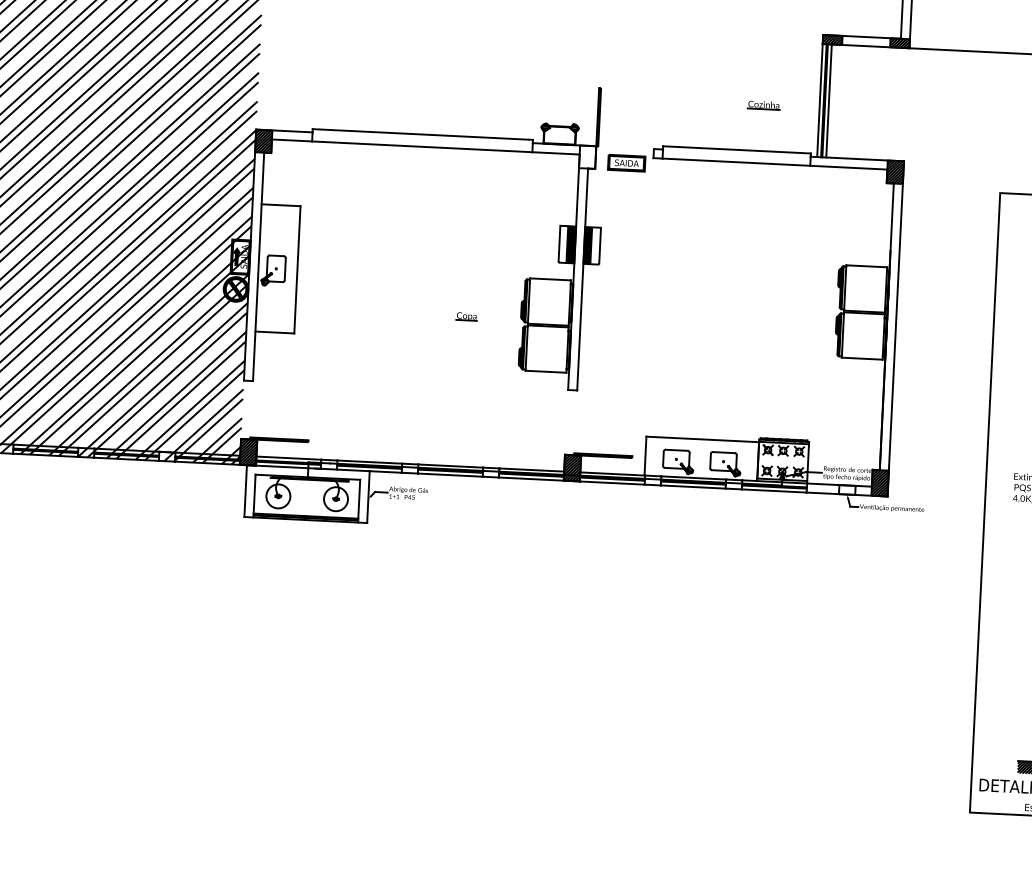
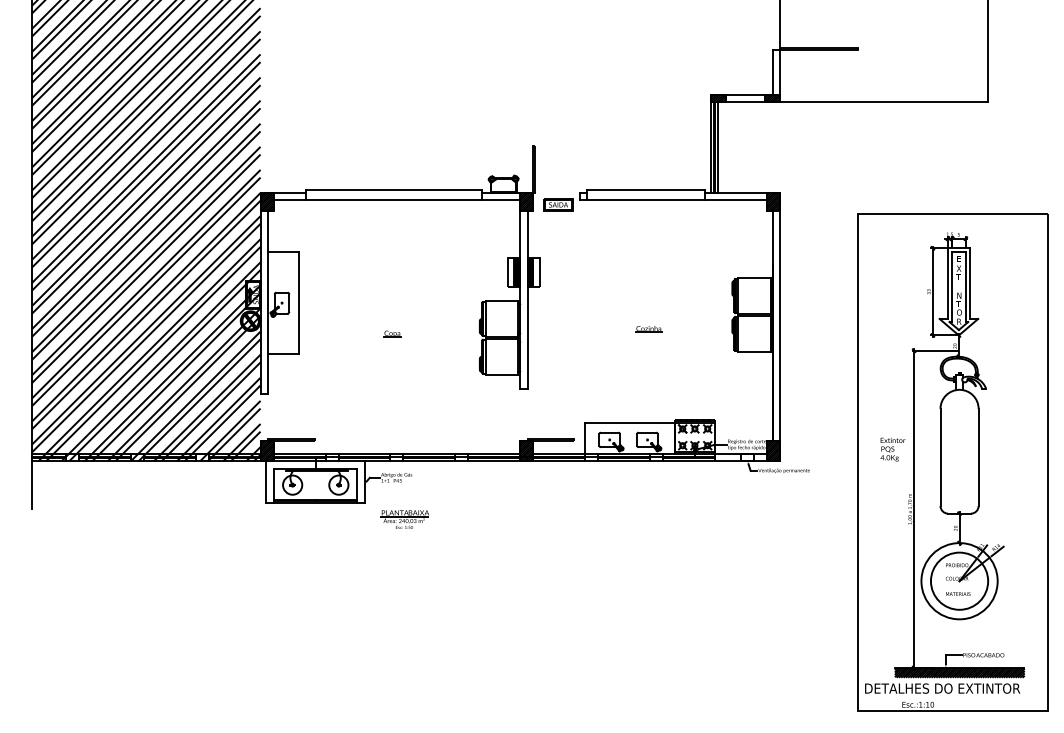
part: (763, 105) -> (648, 329), moved
hatch: (587, 157) -> (526, 201), added
part: (466, 316) -> (392, 333), moved
part: (415, 546) -> (404, 519), added

